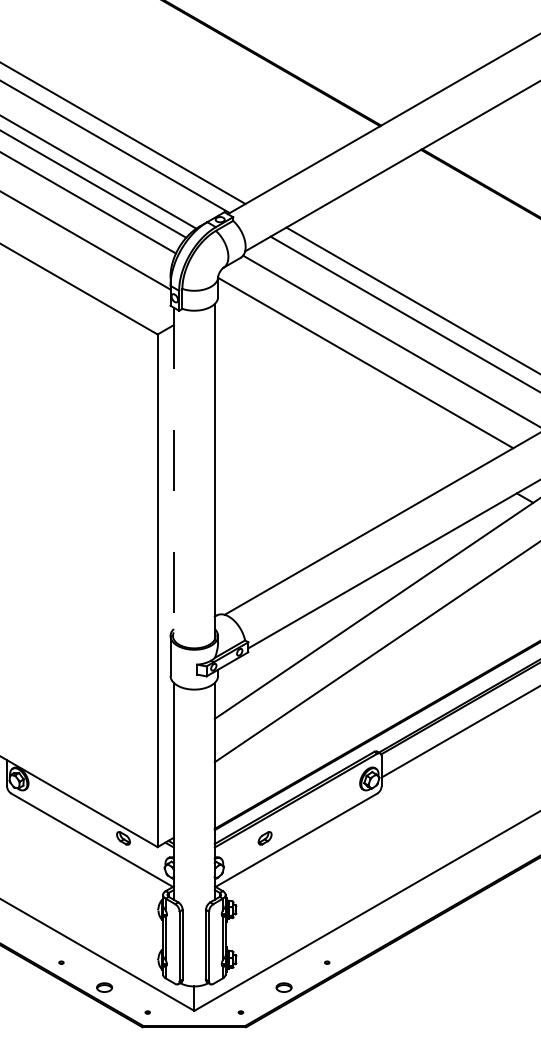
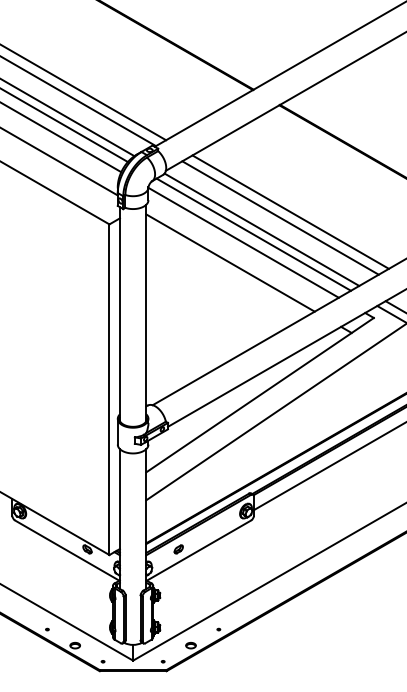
line: (380, 350) -> (253, 234), added
line: (345, 393) -> (230, 262), added
line: (173, 474) -> (119, 314), dashed -> solid

